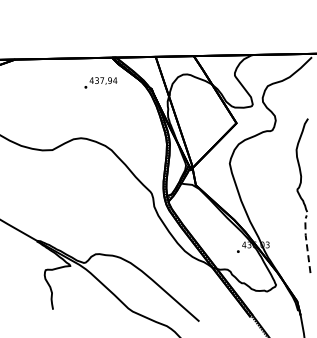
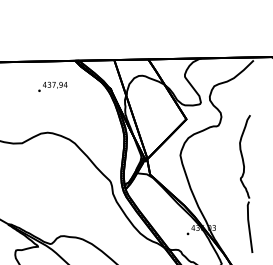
text: (100, 82) -> (52, 86), moved
line: (306, 242) -> (248, 225), dashed -> solid

